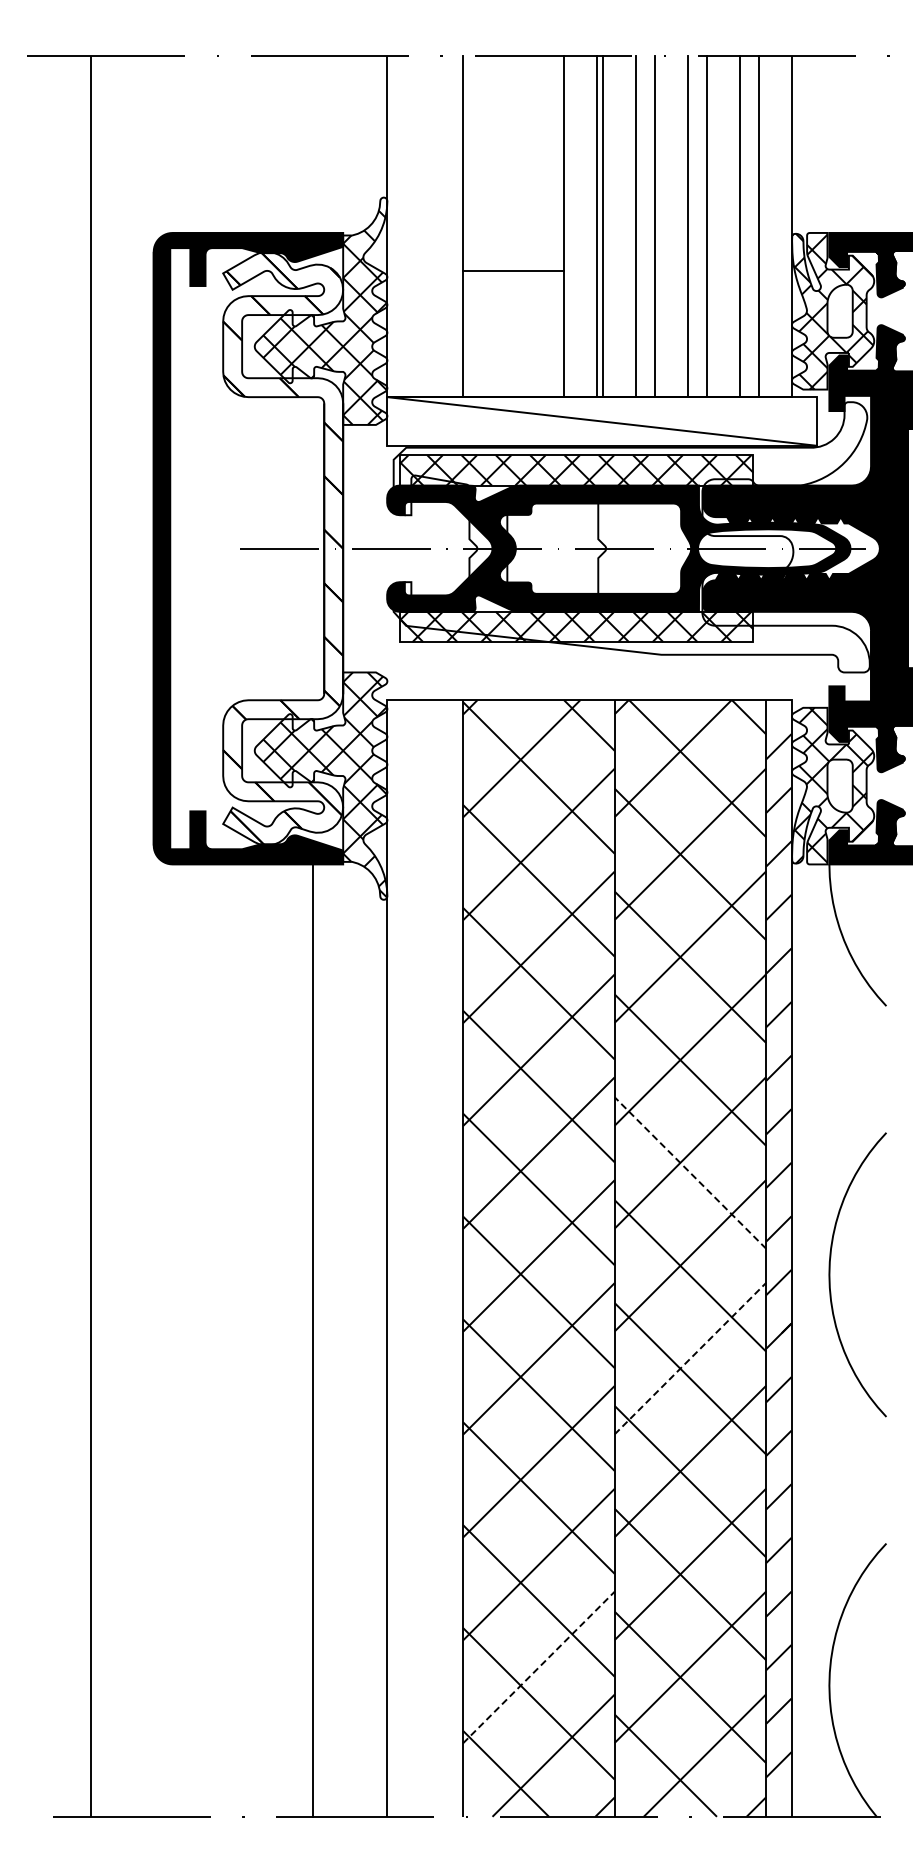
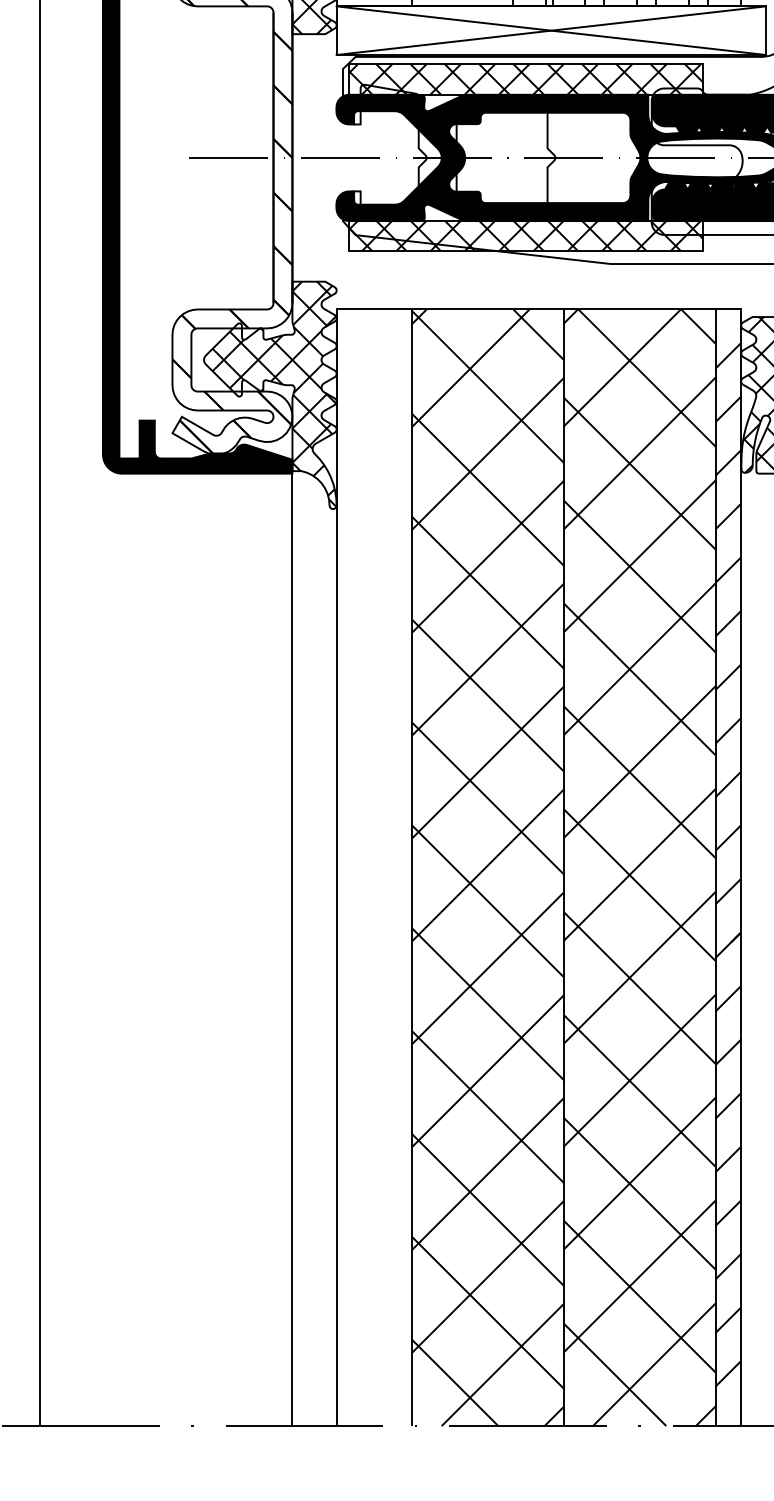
line: (601, 421) -> (550, 30), added
line: (690, 1172) -> (639, 781), dashed -> solid
line: (313, 1340) -> (292, 949), moved
line: (690, 1358) -> (639, 967), dashed -> solid
line: (539, 1667) -> (488, 1276), dashed -> solid

